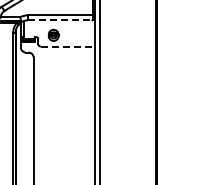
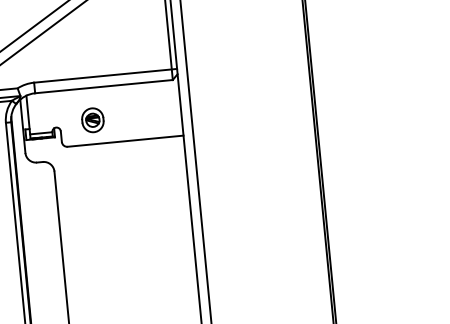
line: (60, 20) -> (104, 87), dashed -> solid
line: (68, 46) -> (126, 140), dashed -> solid

